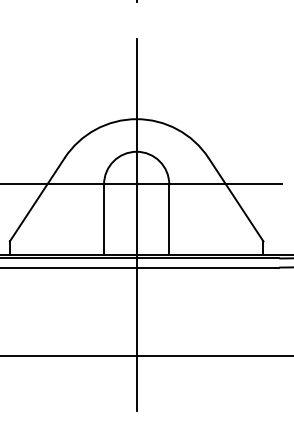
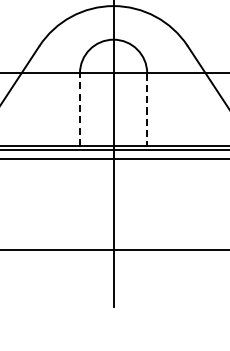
line: (104, 219) -> (80, 109), solid -> dashed
line: (169, 220) -> (147, 110), solid -> dashed

